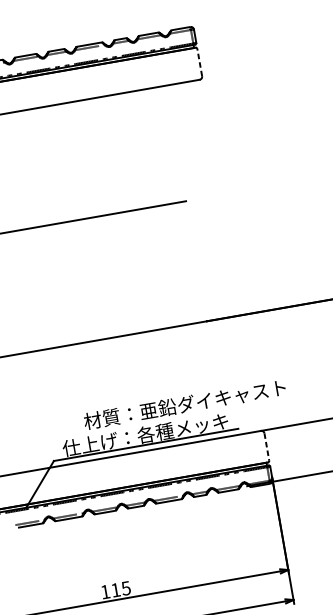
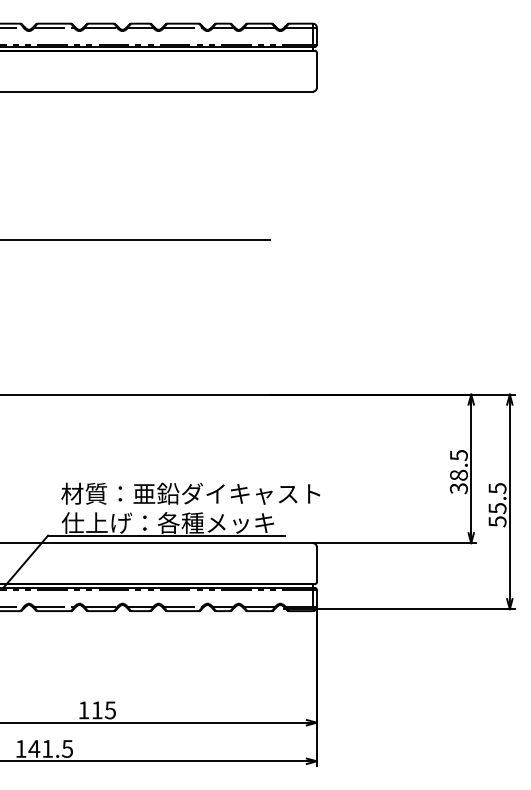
line: (199, 62) -> (316, 70), dashed -> solid
text: (184, 404) -> (190, 493), moved
line: (266, 447) -> (316, 564), dashed -> solid

